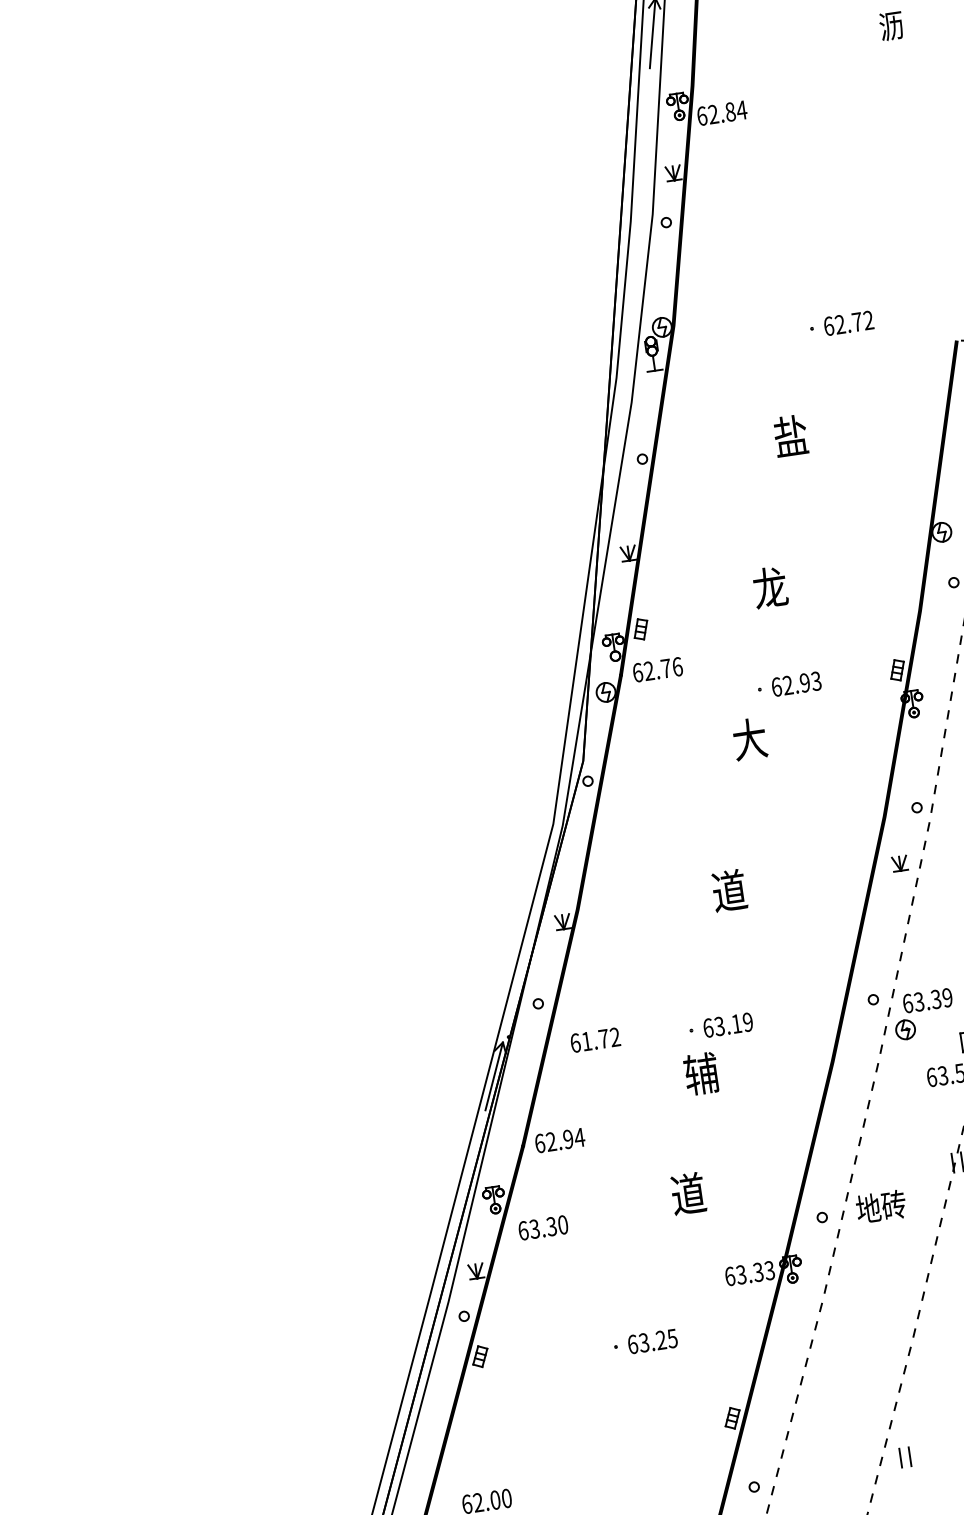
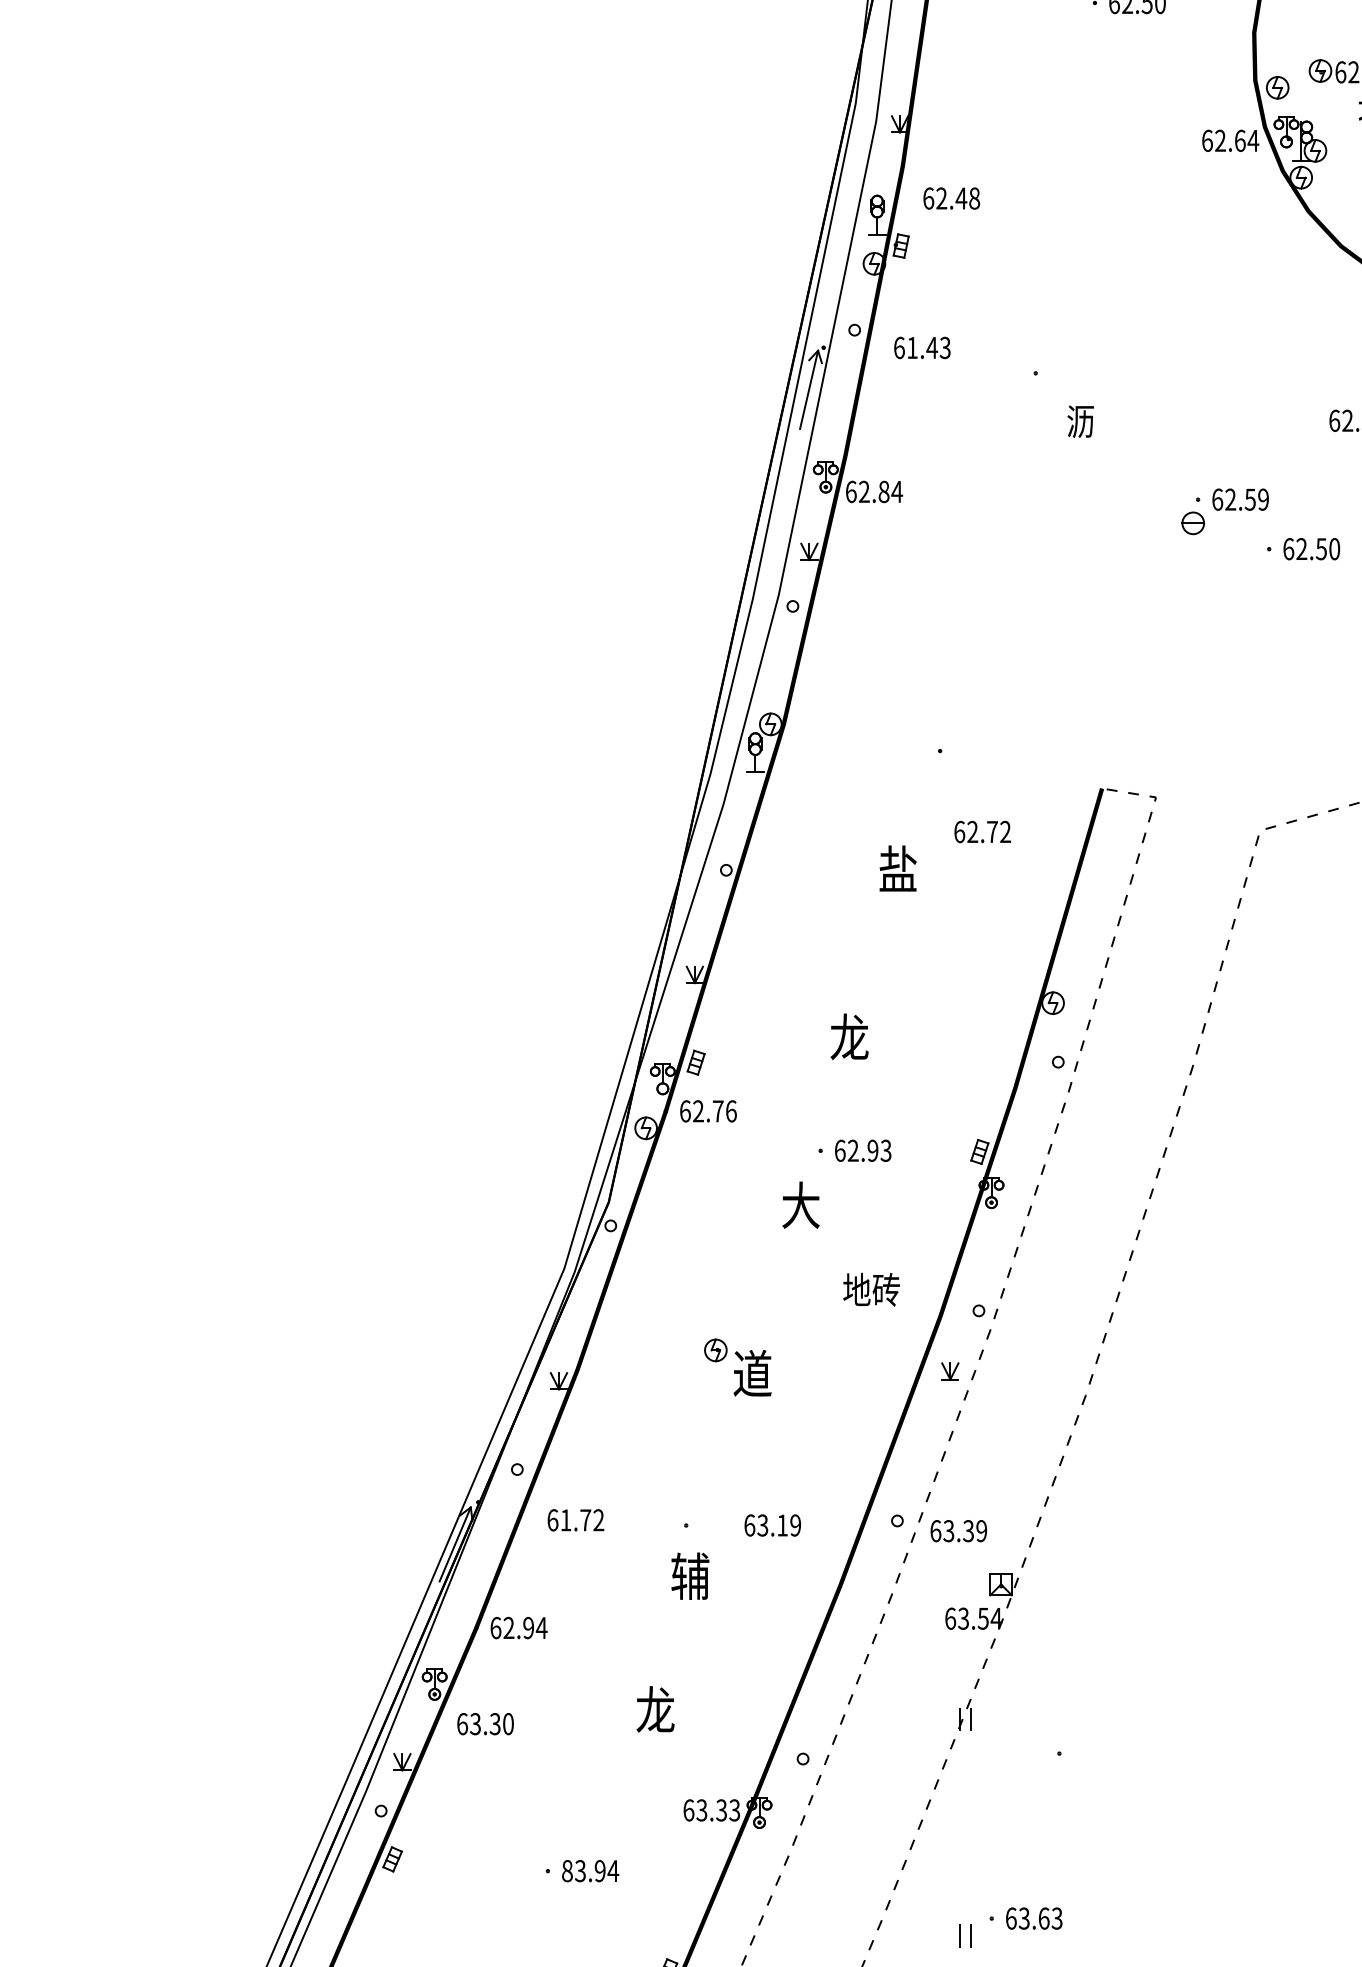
text: (848, 322) -> (982, 831), moved
text: (727, 1025) -> (772, 1525), moved
part: (905, 1029) -> (715, 1350), moved
text: (688, 1193) -> (655, 1709), 道 -> 龙
text: (881, 1206) -> (871, 1289), moved
text: (652, 1341) -> (590, 1871), 63.25 -> 83.94

